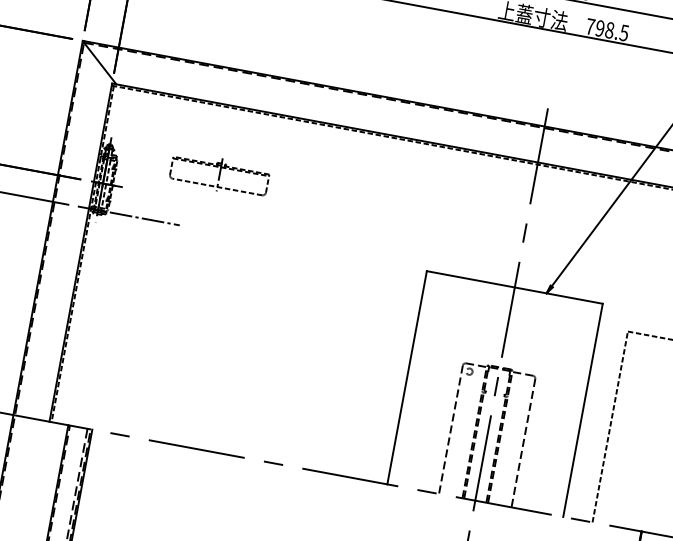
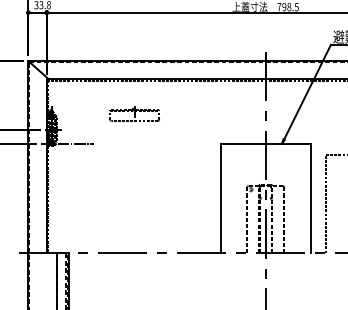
part: (219, 172) -> (134, 113), moved

